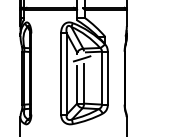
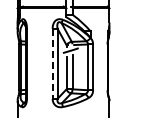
line: (60, 74) -> (52, 64), solid -> dashed

